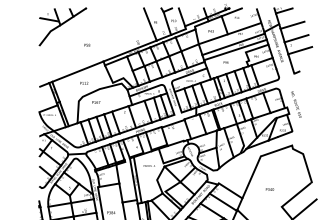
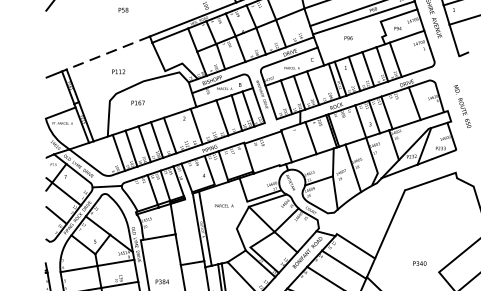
line: (75, 72) -> (104, 54), solid -> dashed
text: (269, 189) -> (419, 263), moved

